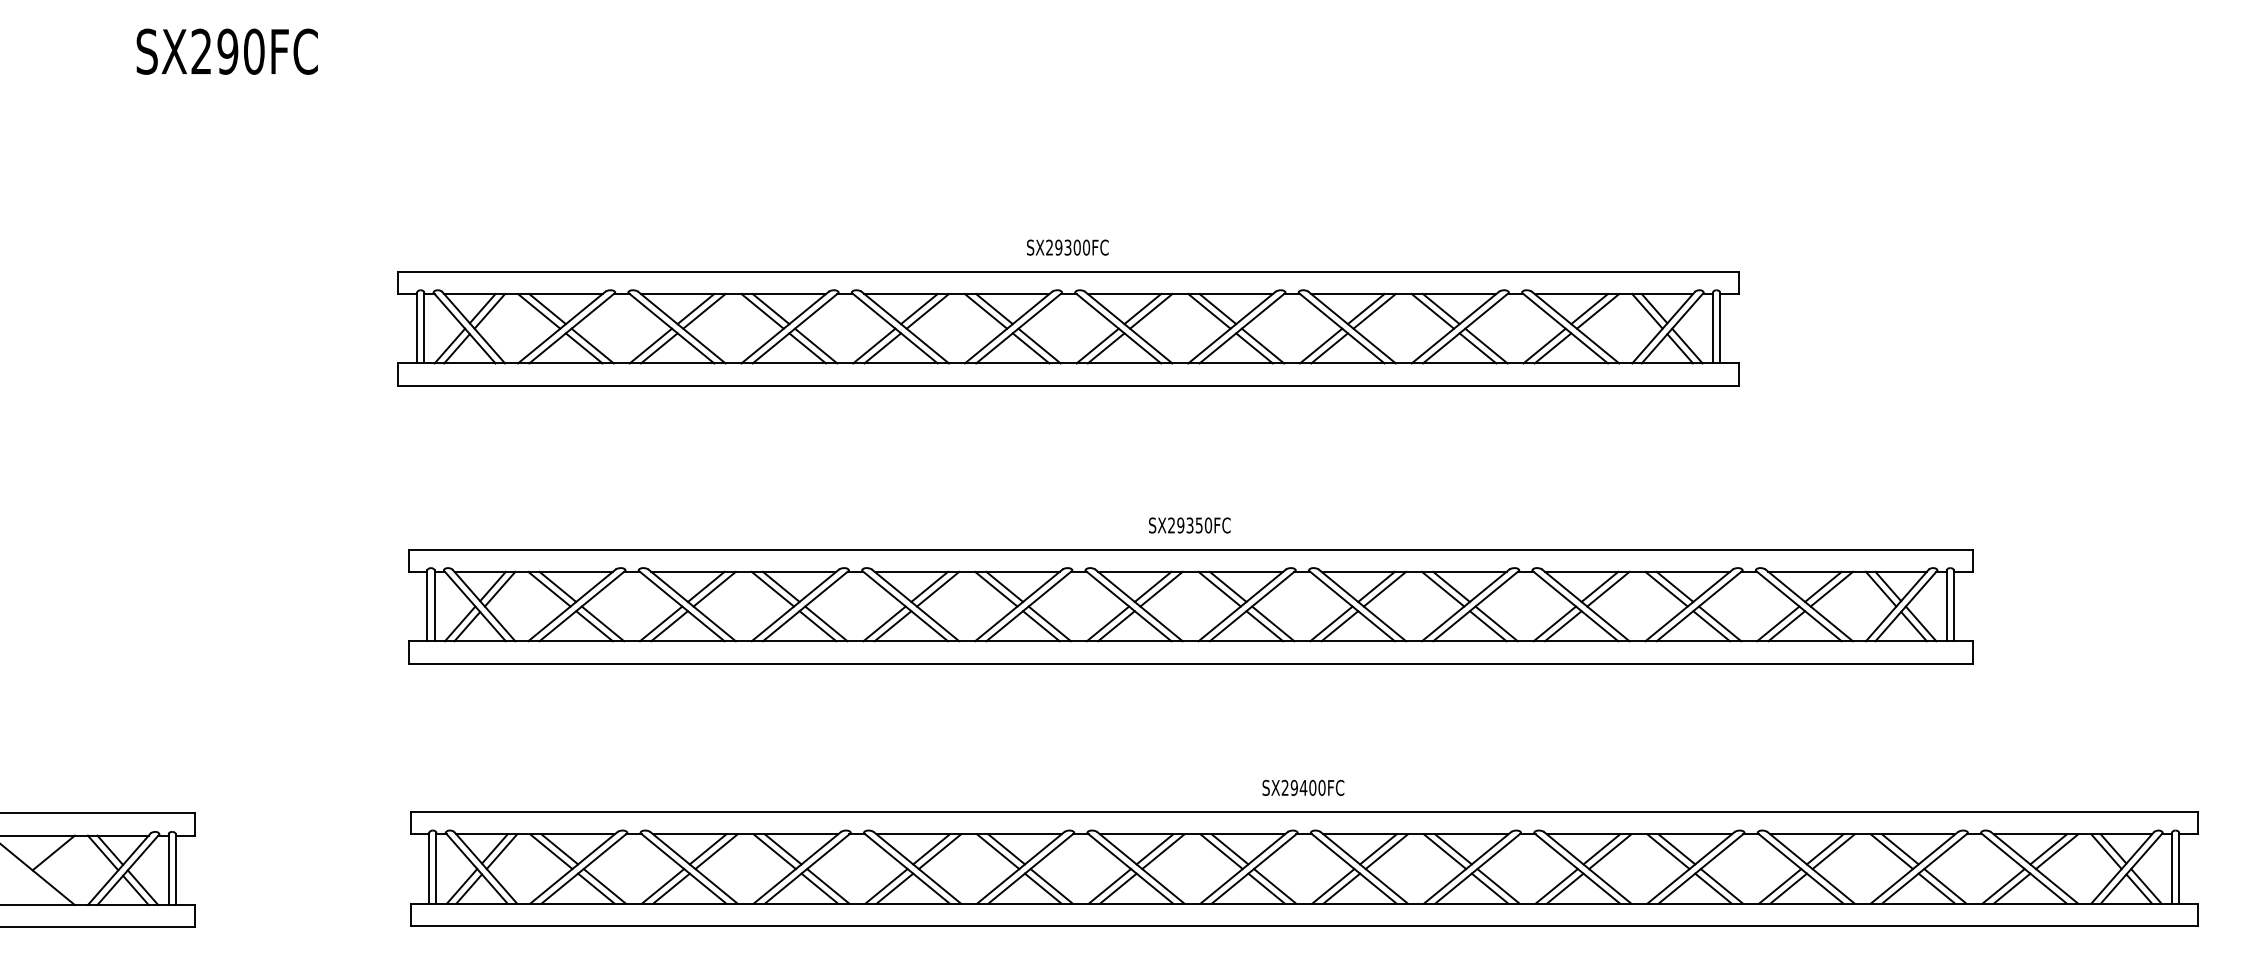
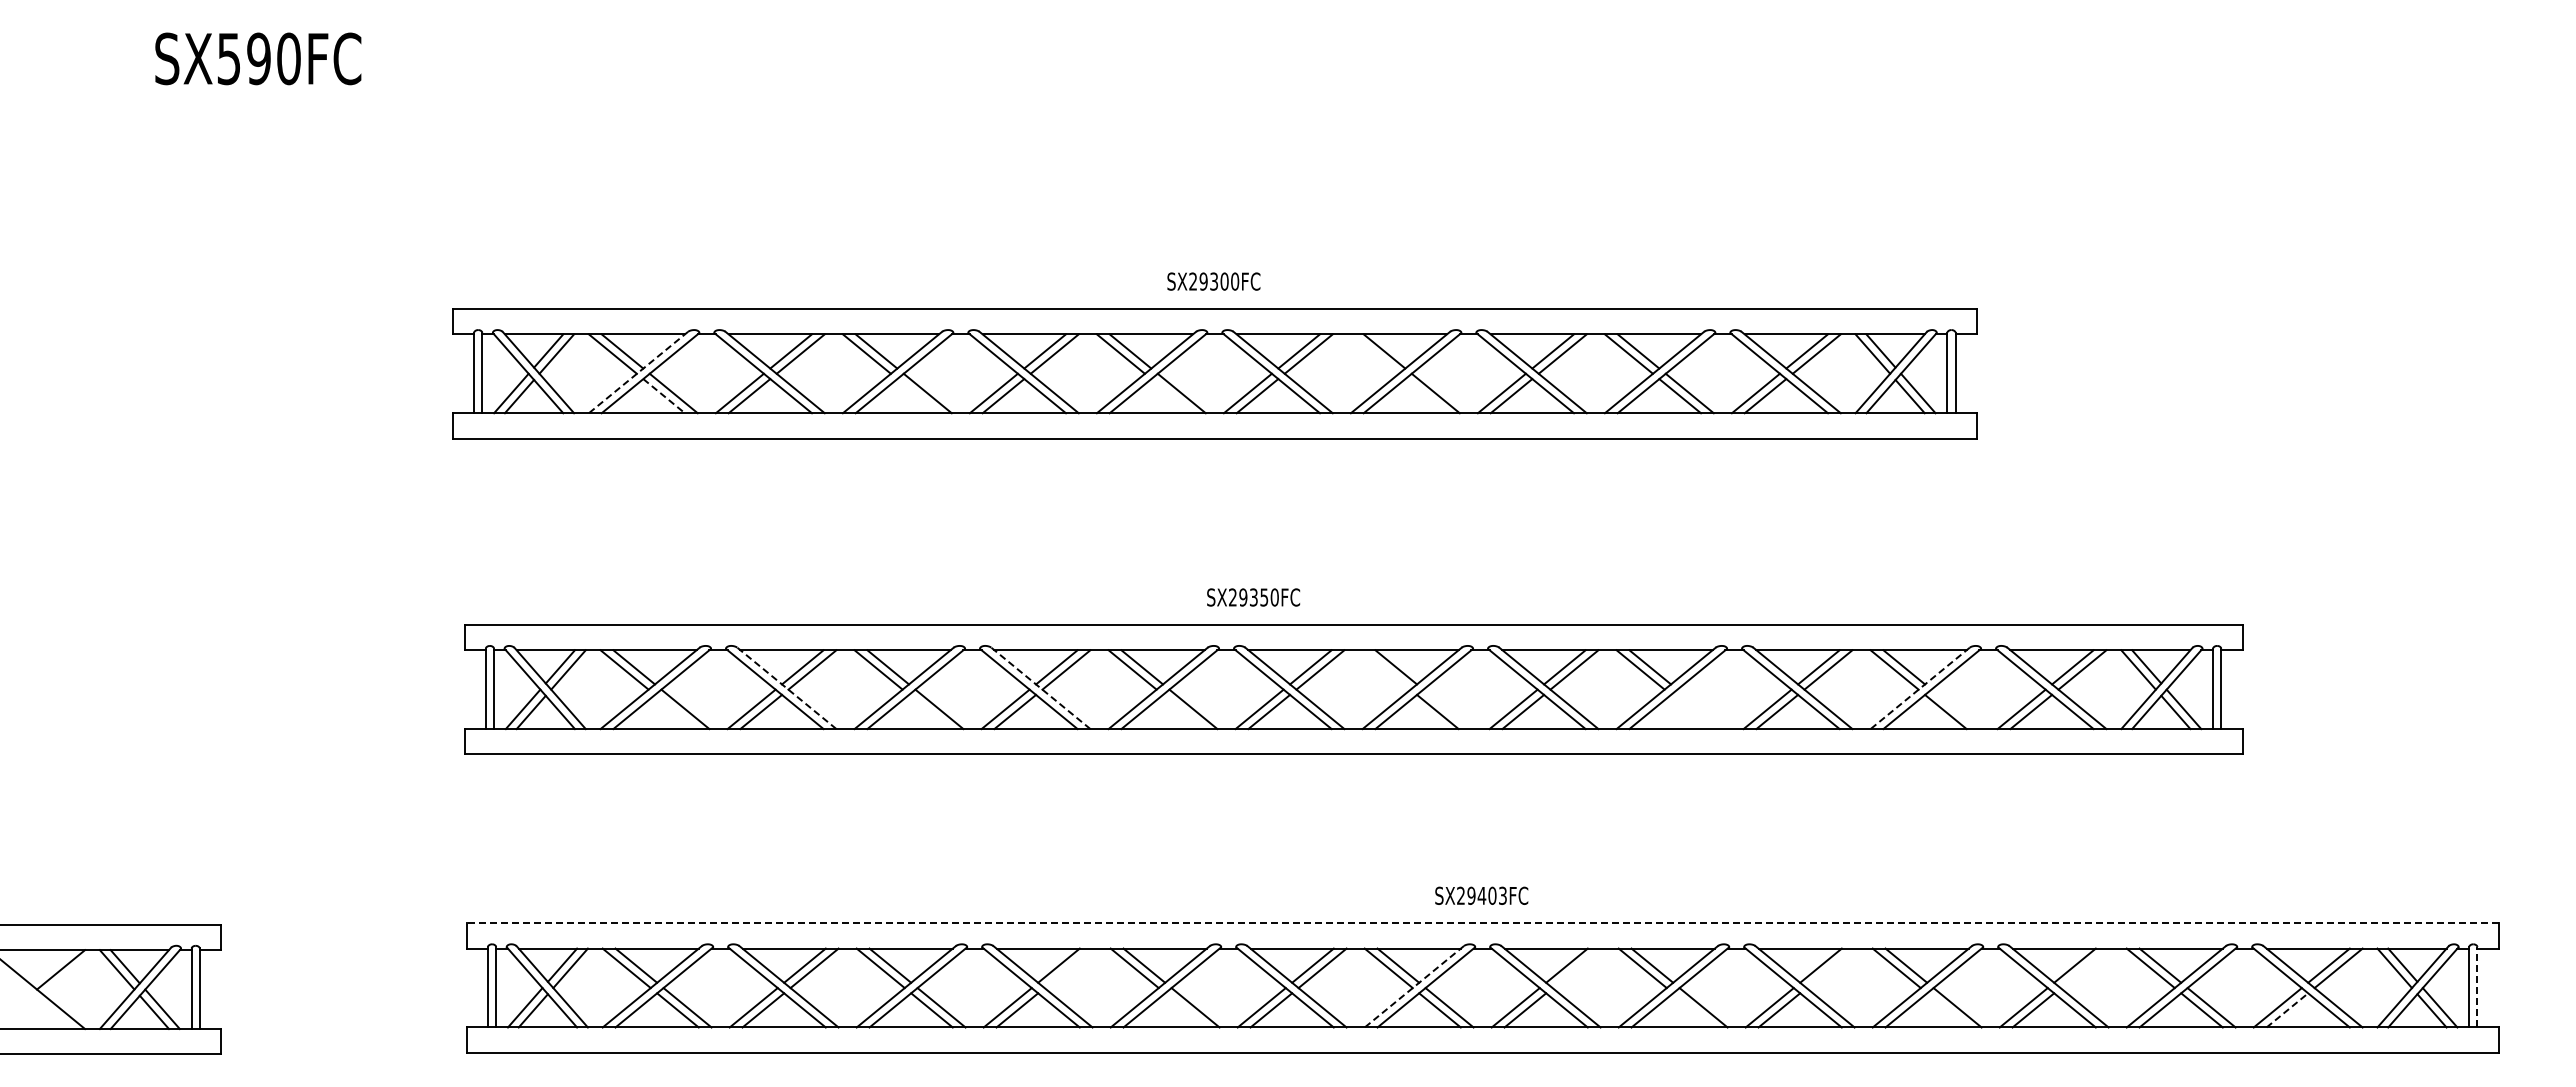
text: (201, 51) -> (228, 58), SX290FC -> SX590FC
line: (1209, 310) -> (1374, 353), removed
line: (561, 327) -> (638, 372), solid -> dashed
line: (584, 348) -> (664, 396), solid -> dashed
line: (807, 348) -> (917, 396), removed
line: (1030, 348) -> (1171, 396), removed
line: (1253, 348) -> (1425, 396), removed
text: (1189, 525) -> (1253, 597), moved
line: (1219, 588) -> (1386, 669), removed
line: (691, 605) -> (786, 688), solid -> dashed
line: (915, 605) -> (1040, 688), solid -> dashed
line: (1688, 605) -> (1919, 688), solid -> dashed
line: (1273, 624) -> (1447, 709), removed
line: (1496, 624) -> (1701, 709), removed
line: (1720, 624) -> (1955, 709), removed
line: (594, 625) -> (675, 711), removed
line: (817, 625) -> (929, 711), removed
line: (1041, 625) -> (1183, 711), removed
line: (1487, 625) -> (1691, 711), removed
text: (1321, 787) -> (1502, 895), SX29400FC -> SX29403FC
line: (1304, 812) -> (1482, 923), solid -> dashed
line: (939, 851) -> (1068, 968), removed
line: (1386, 851) -> (1576, 968), removed
line: (1610, 851) -> (1830, 968), removed
line: (1833, 851) -> (2084, 968), removed
line: (2179, 867) -> (2477, 986), solid -> dashed
line: (1243, 868) -> (1413, 987), solid -> dashed
line: (1042, 888) -> (1185, 1010), removed
line: (1489, 888) -> (1693, 1010), removed
line: (1713, 888) -> (1947, 1010), removed
line: (2012, 888) -> (2287, 1010), solid -> dashed

